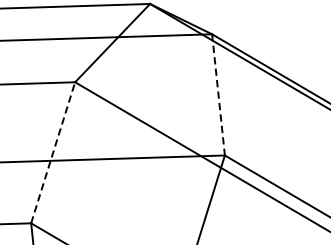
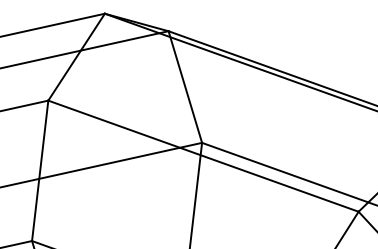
line: (218, 95) -> (185, 87), dashed -> solid
line: (53, 152) -> (40, 170), dashed -> solid

